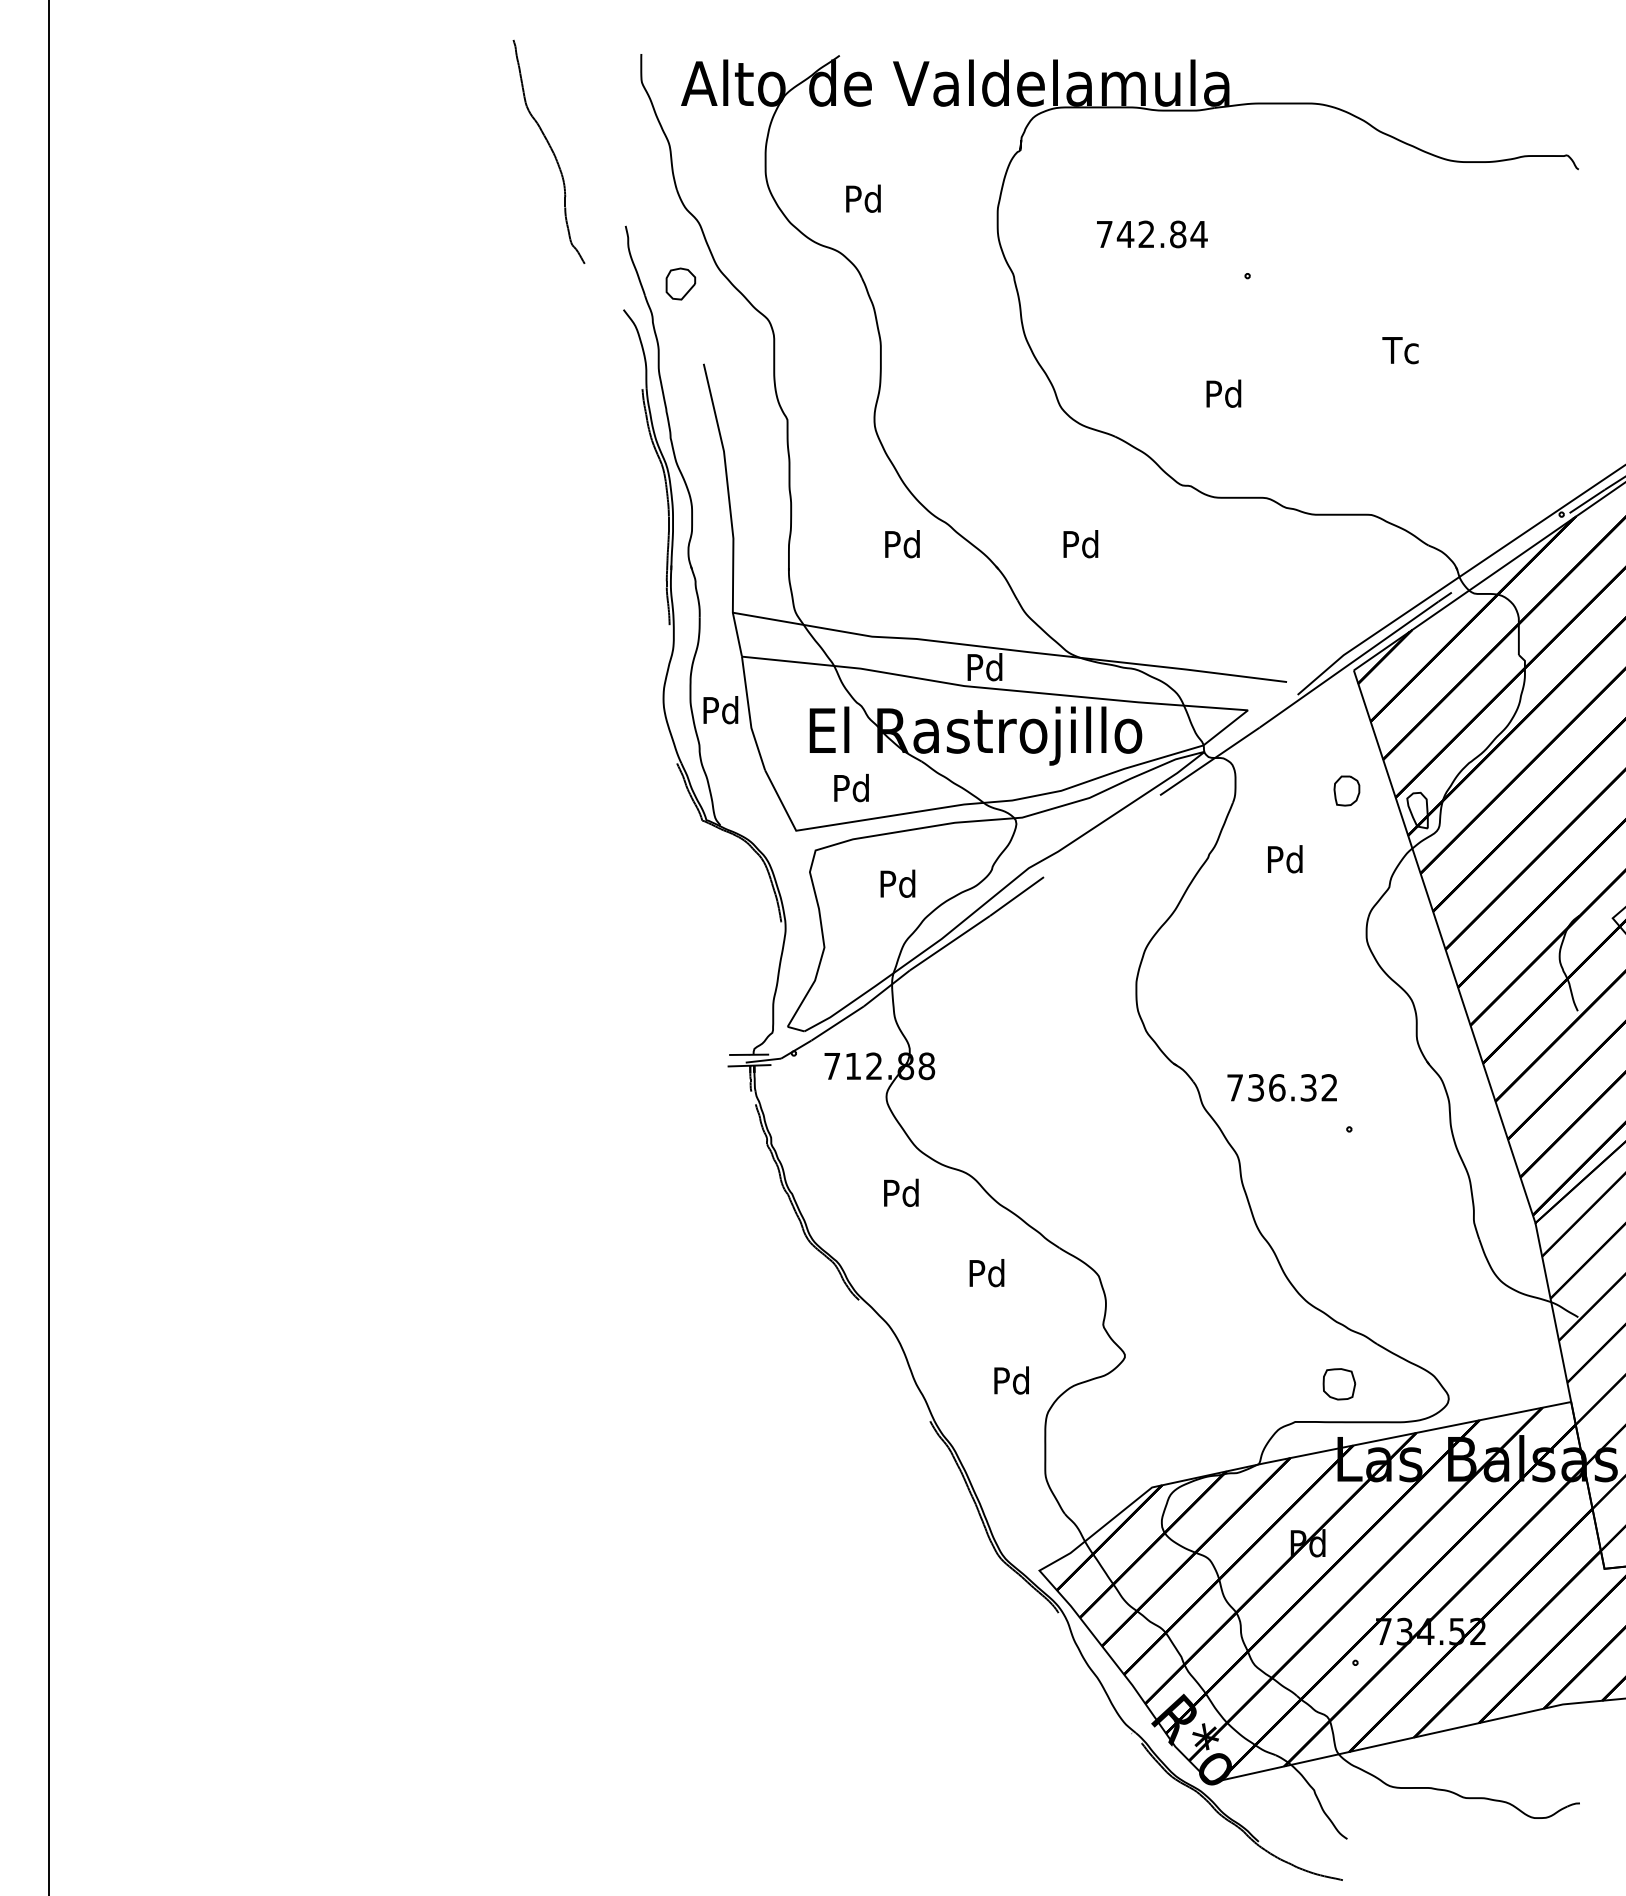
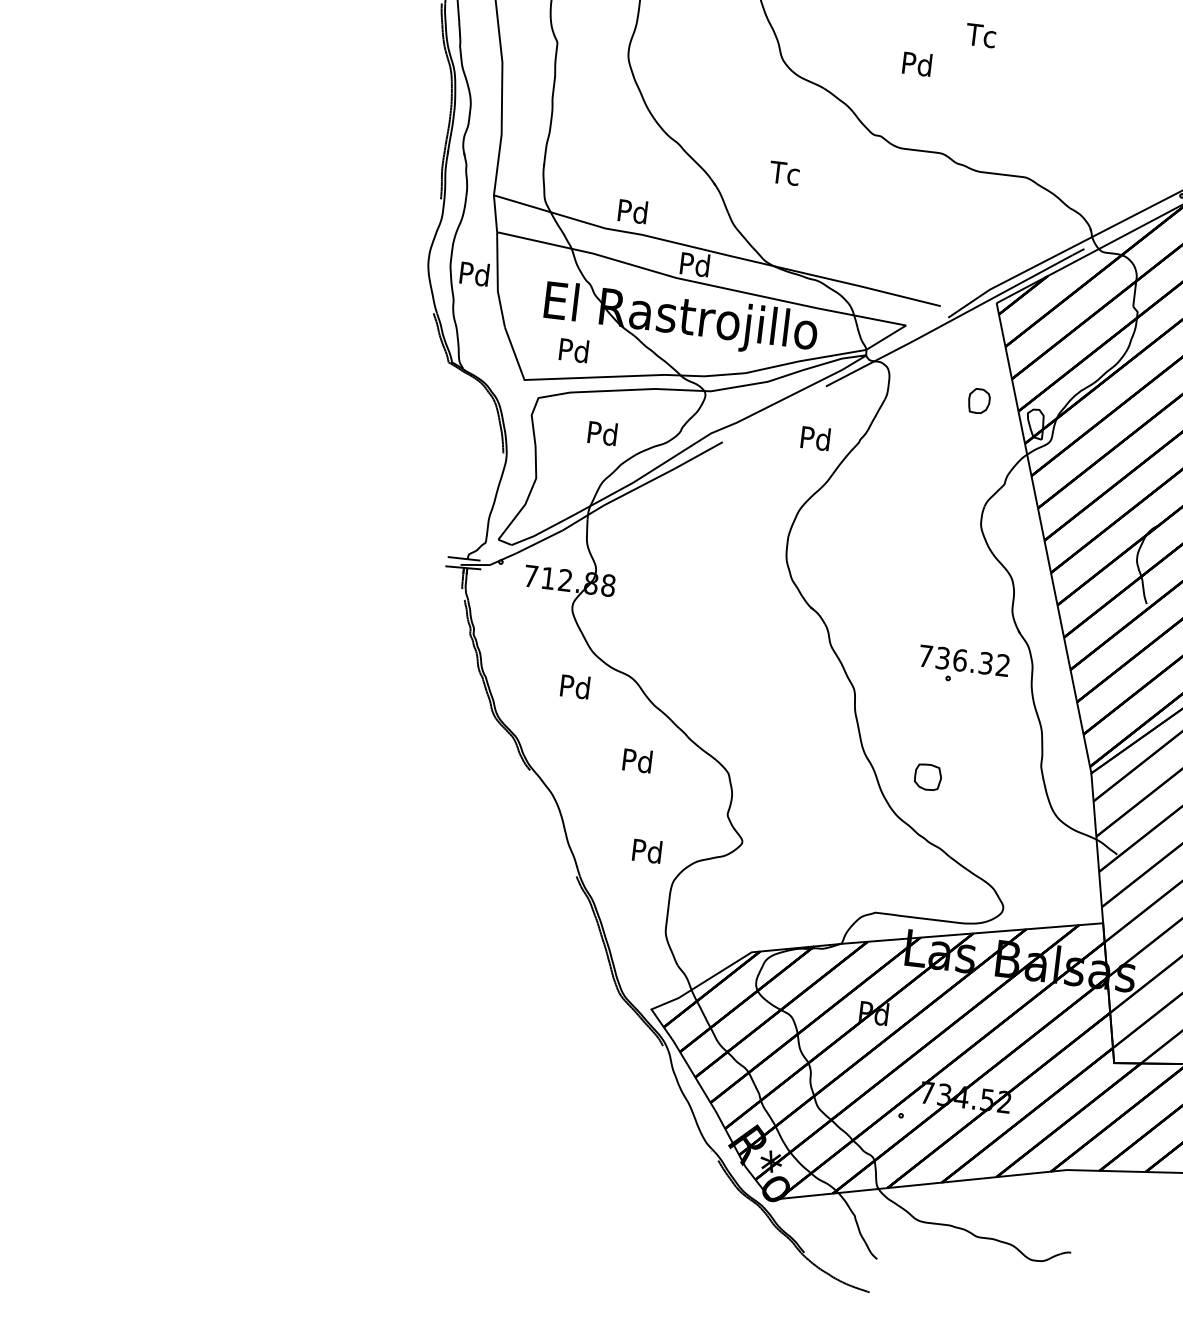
text: (1400, 350) -> (980, 35), moved
text: (902, 544) -> (632, 211), moved
text: (1079, 544) -> (784, 173), Pd -> Tc
text: (1285, 859) -> (815, 438), moved
text: (1281, 1087) -> (963, 660), moved
part: (1339, 1384) -> (928, 777), moved

